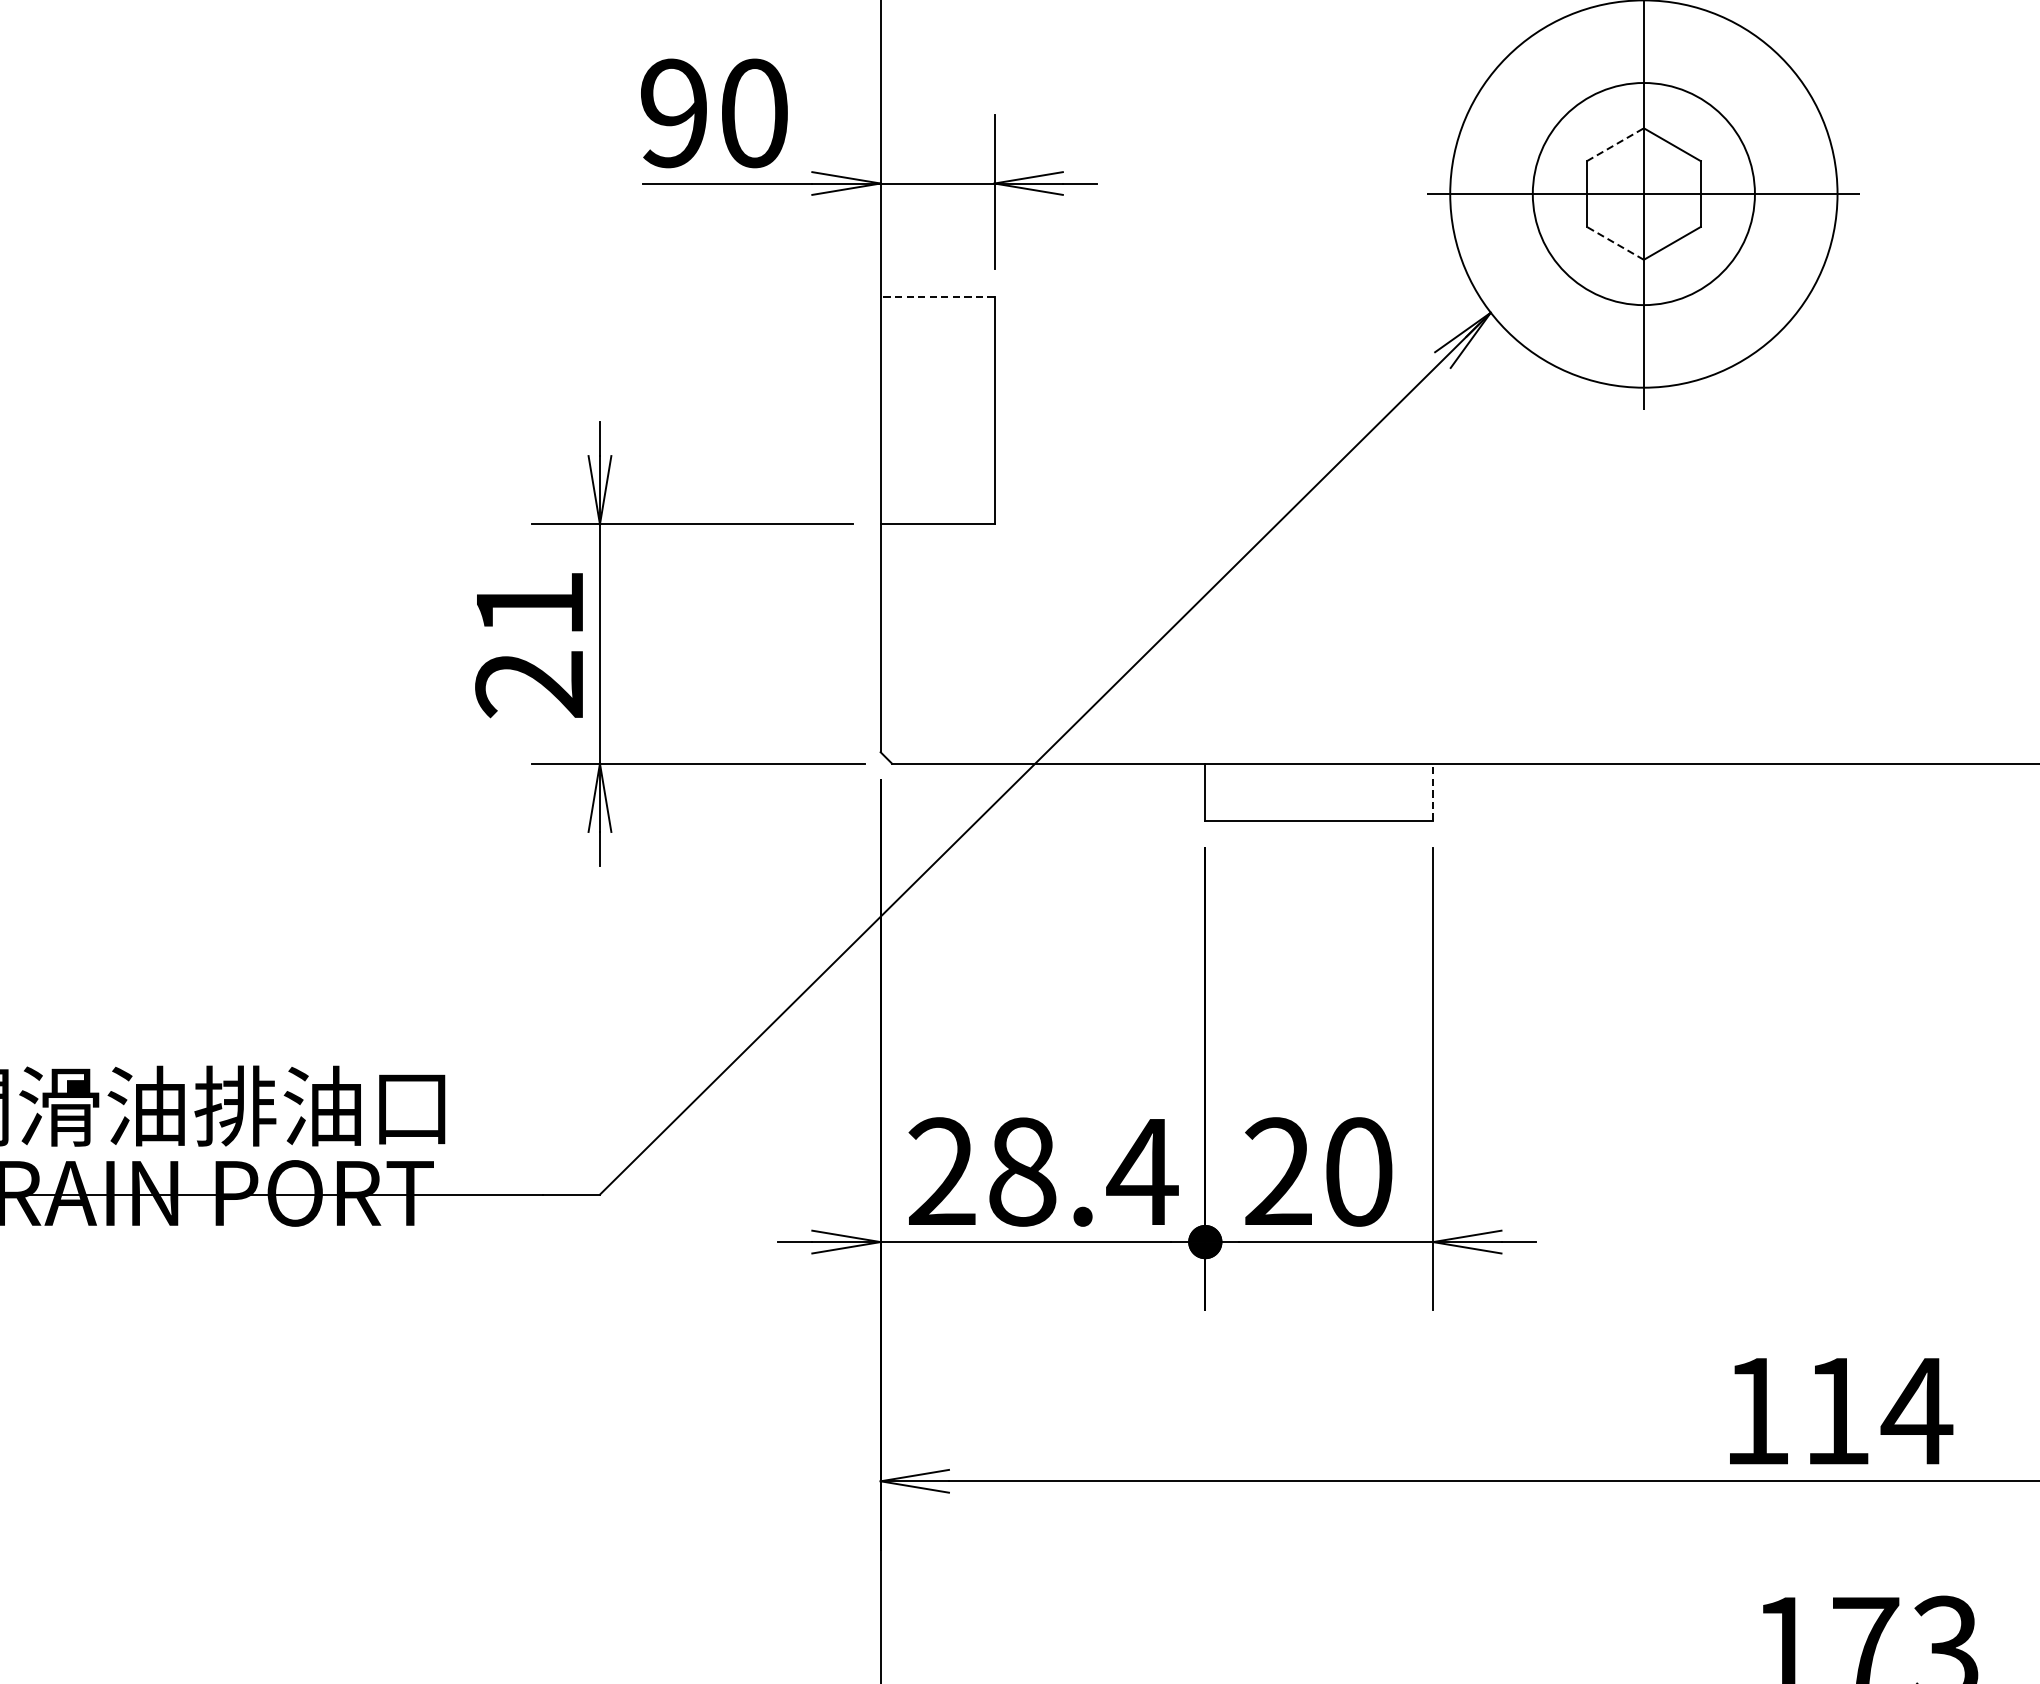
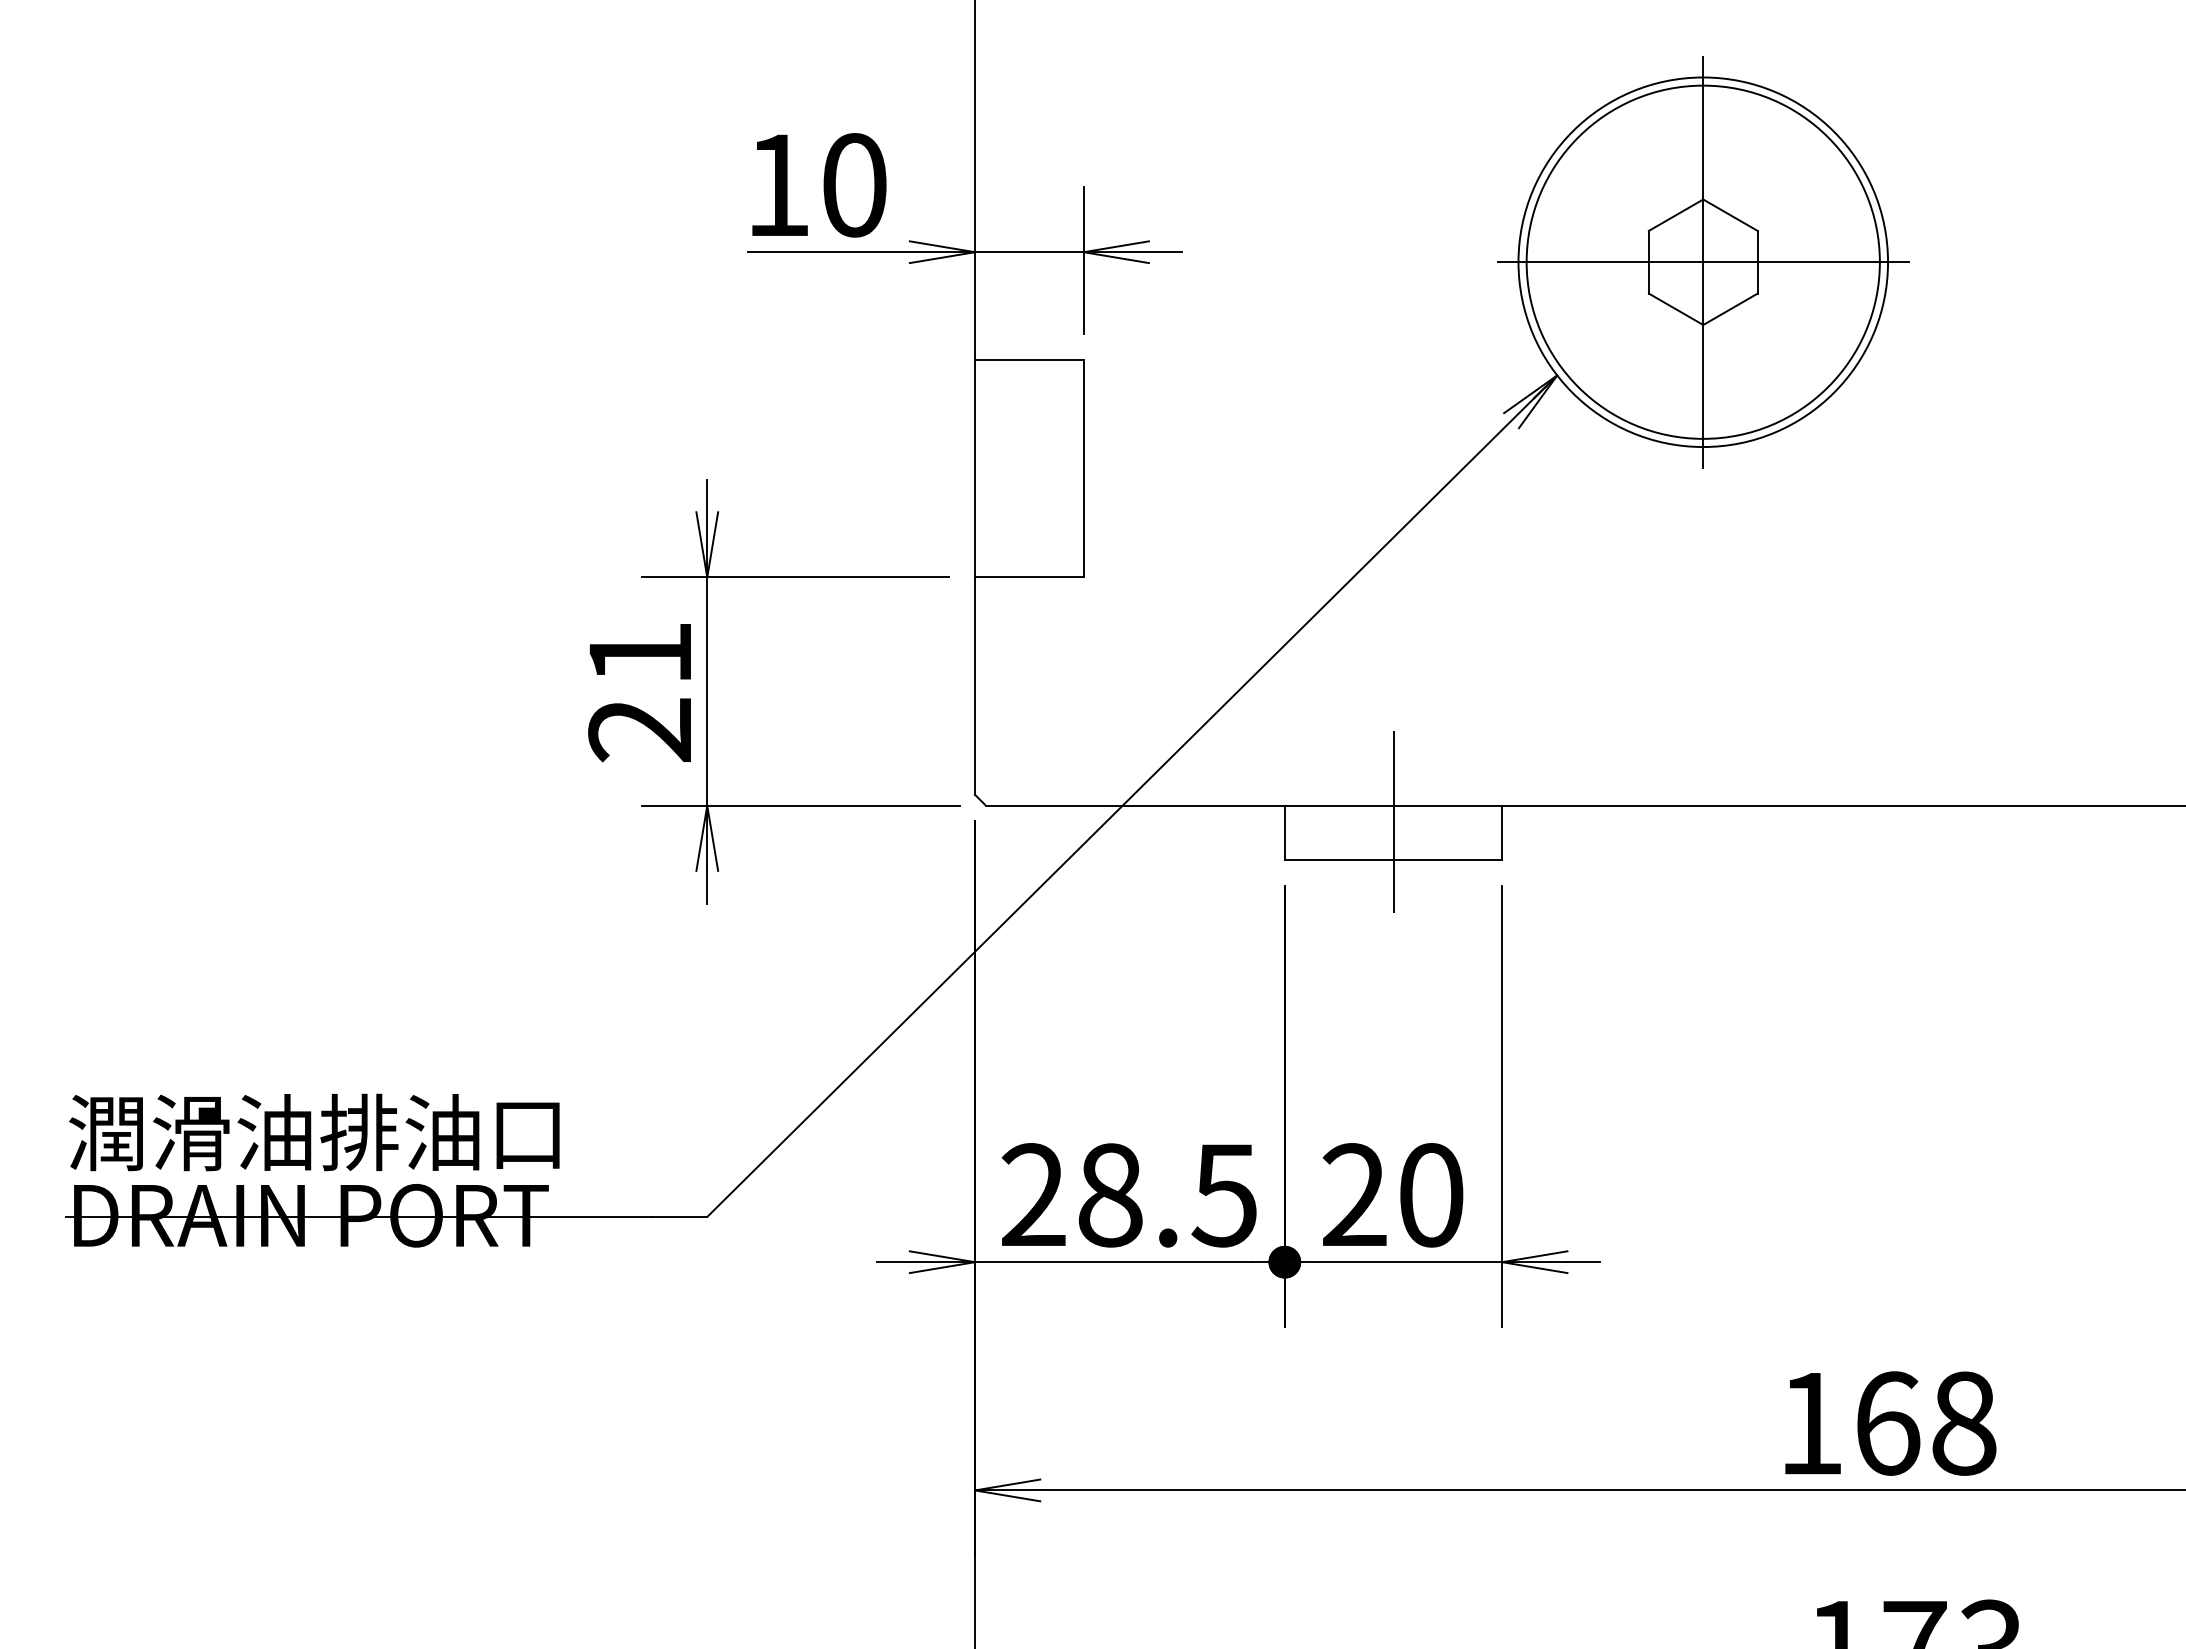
text: (673, 113) -> (777, 185), 90 -> 10
line: (1615, 143) -> (1676, 214), dashed -> solid
circle: (1643, 193) -> (1702, 261), size x1.67
line: (1614, 243) -> (1675, 309), dashed -> solid
line: (936, 297) -> (1028, 360), dashed -> solid
line: (1319, 780) -> (1393, 821), added
line: (1433, 791) -> (1502, 832), dashed -> solid
text: (1142, 1172) -> (1224, 1195), 28.4 -> 28.5
text: (1878, 1411) -> (1927, 1423), 114 -> 168

